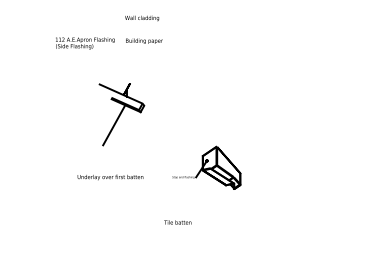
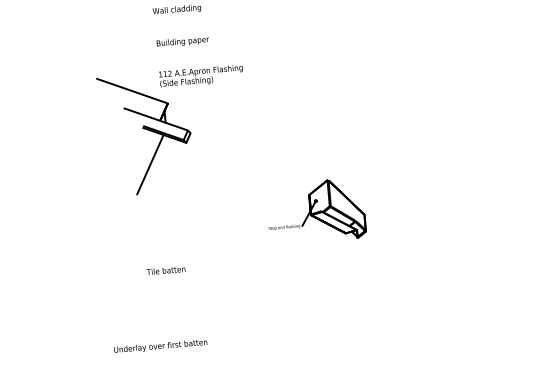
text: (85, 43) -> (201, 76), moved
line: (106, 72) -> (133, 90), added
part: (206, 167) -> (315, 210), moved
text: (110, 177) -> (160, 346), moved
text: (177, 222) -> (165, 270), moved

